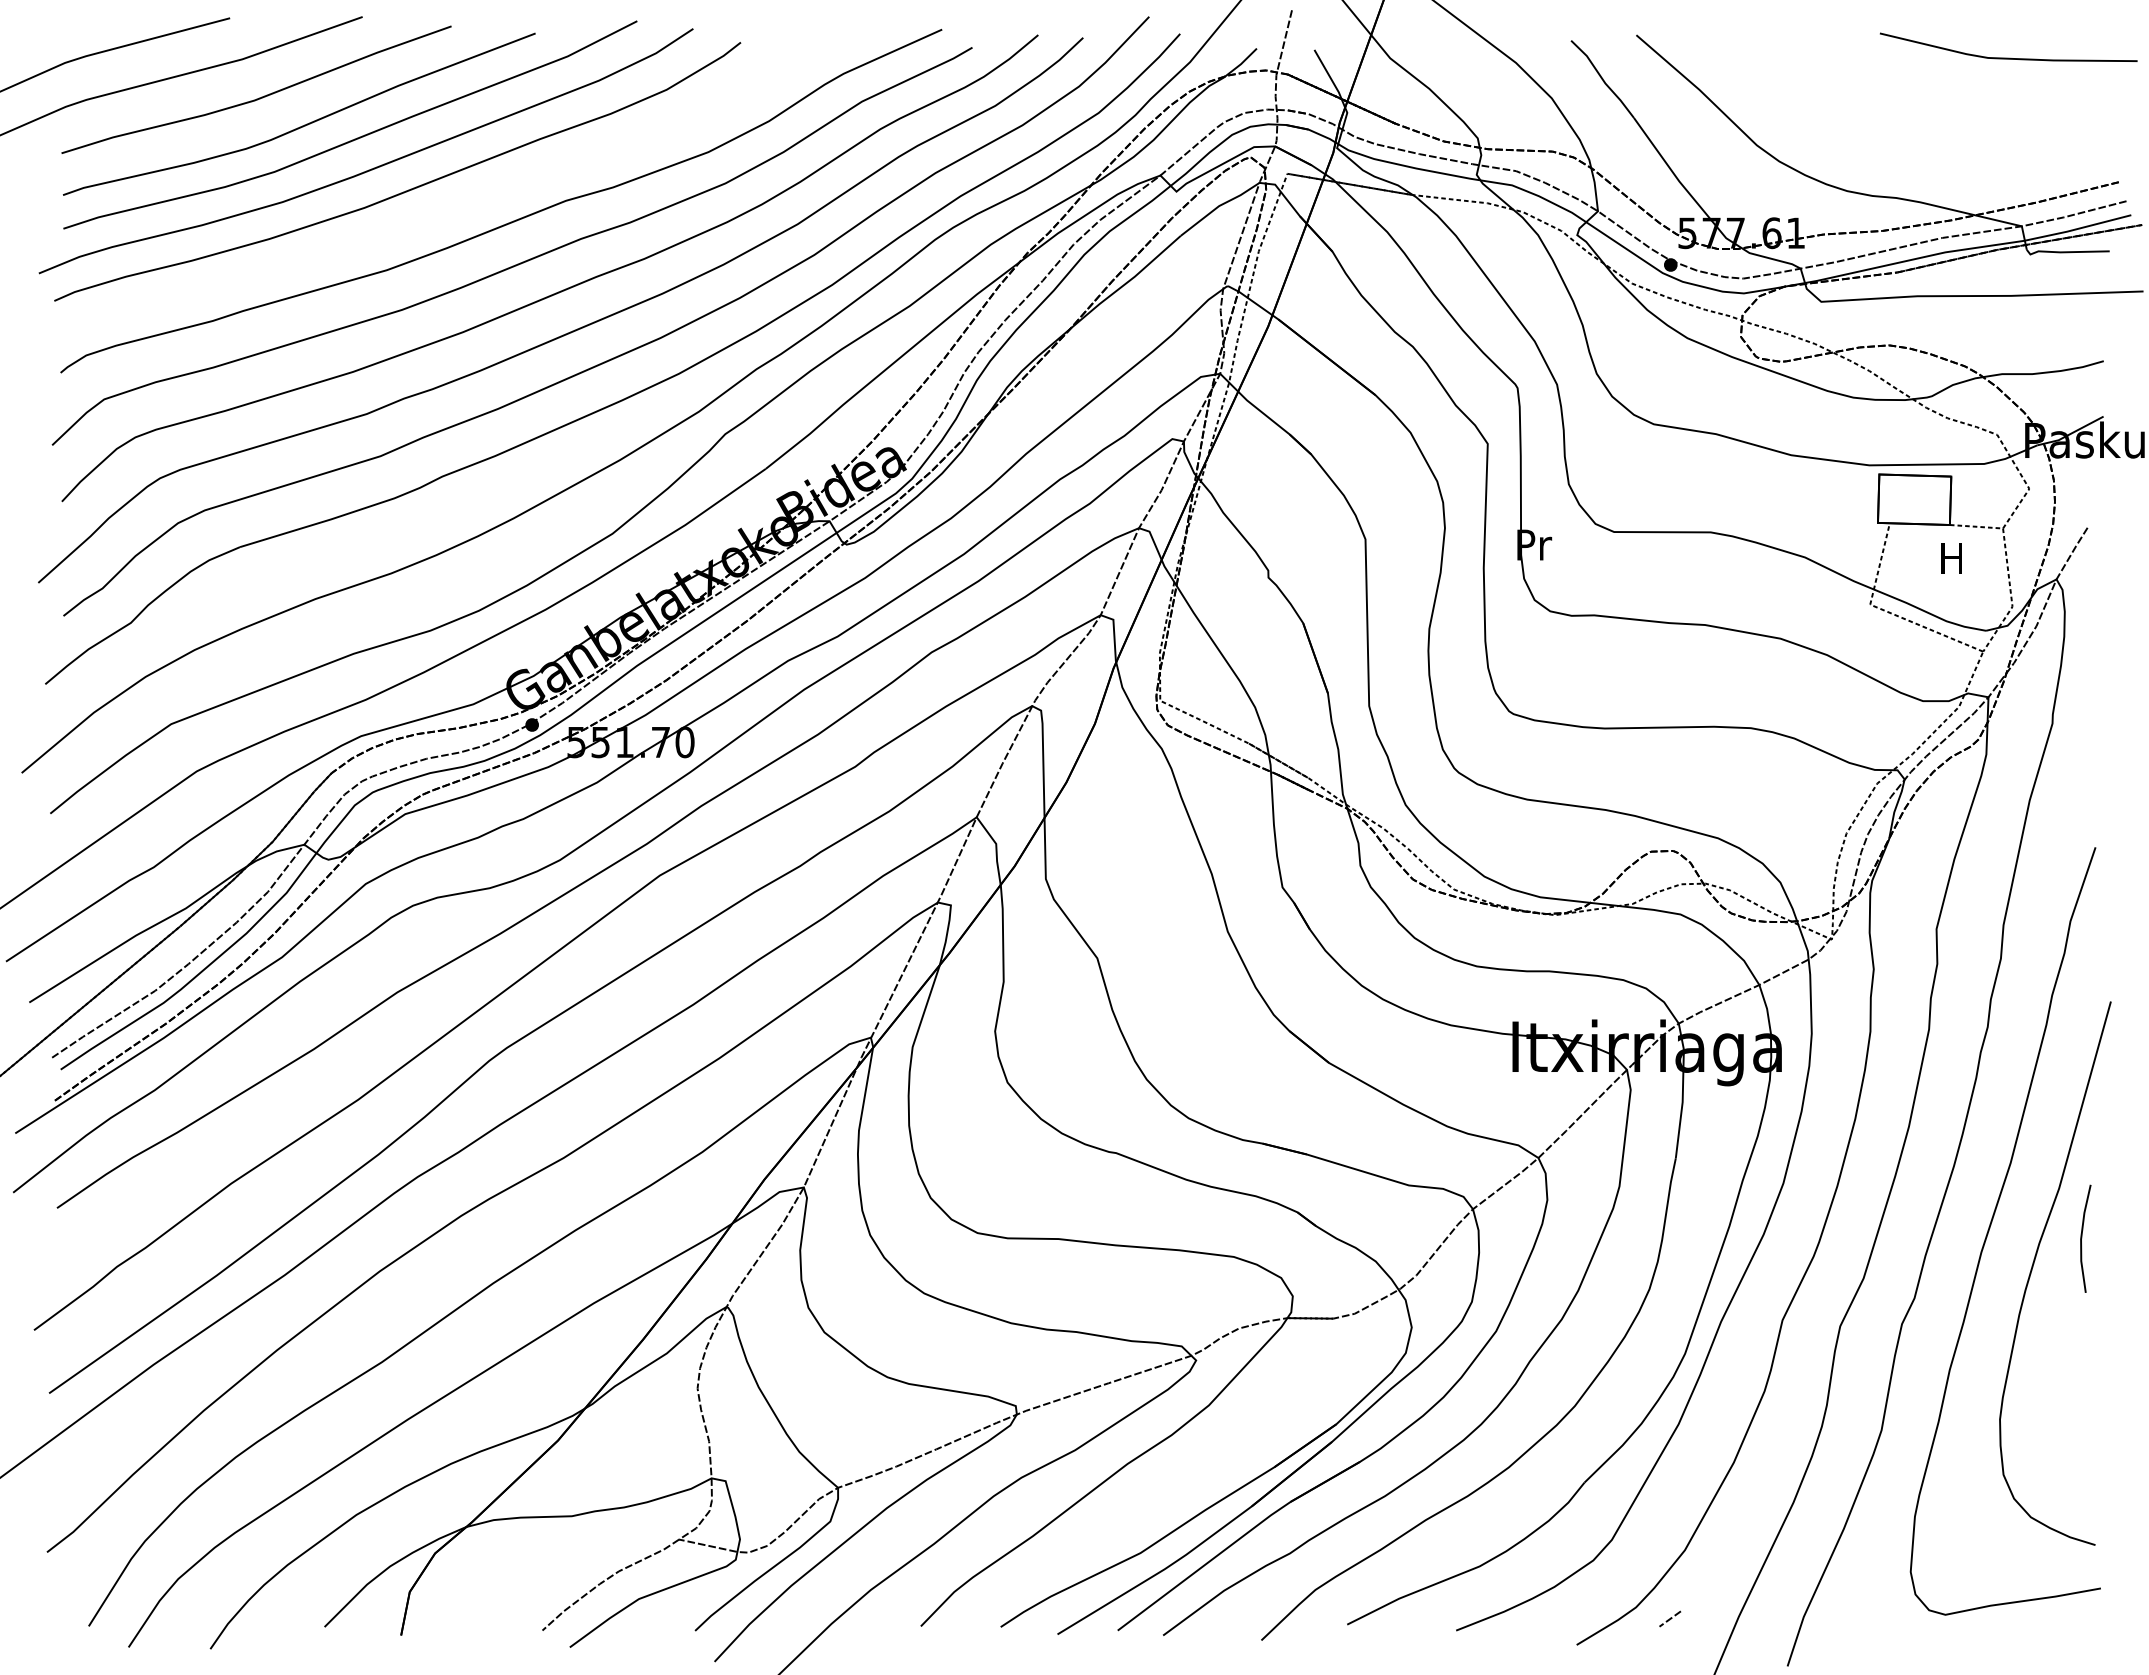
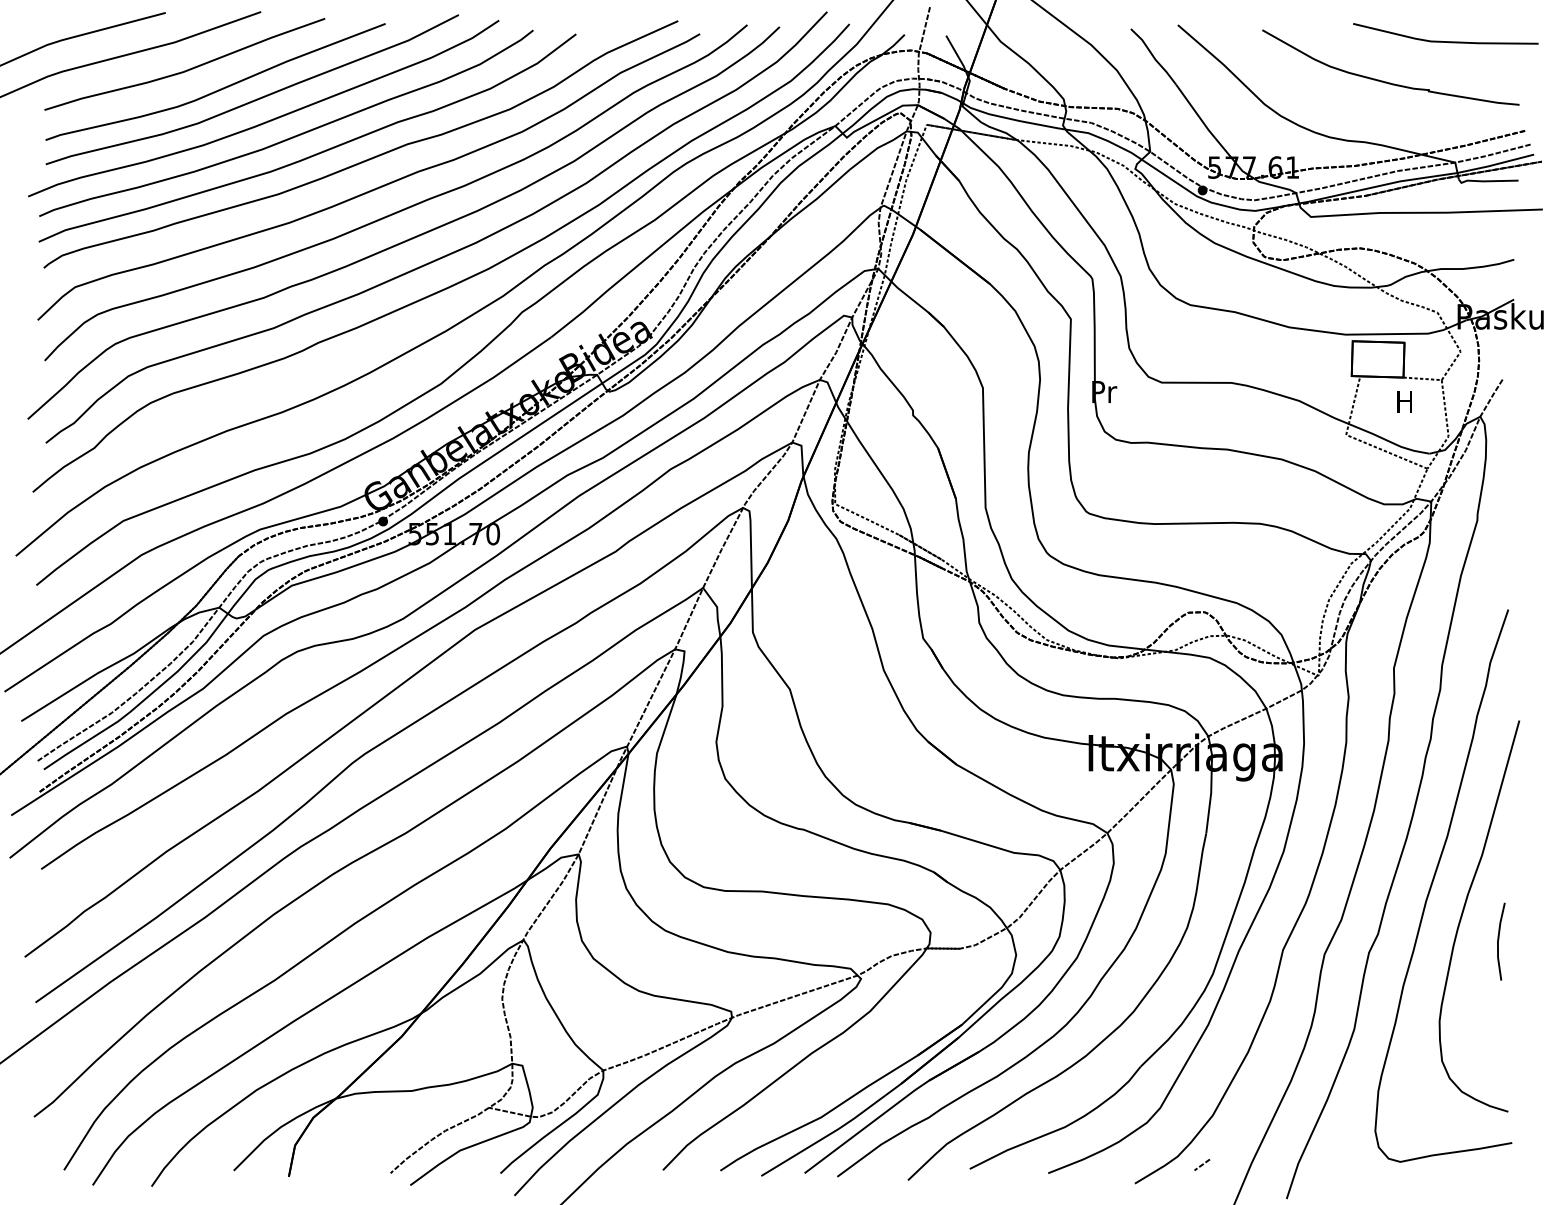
curve: (1928, 114) -> (1388, 82), added
curve: (437, 214) -> (315, 154), added
line: (2082, 1238) -> (1498, 941), moved

